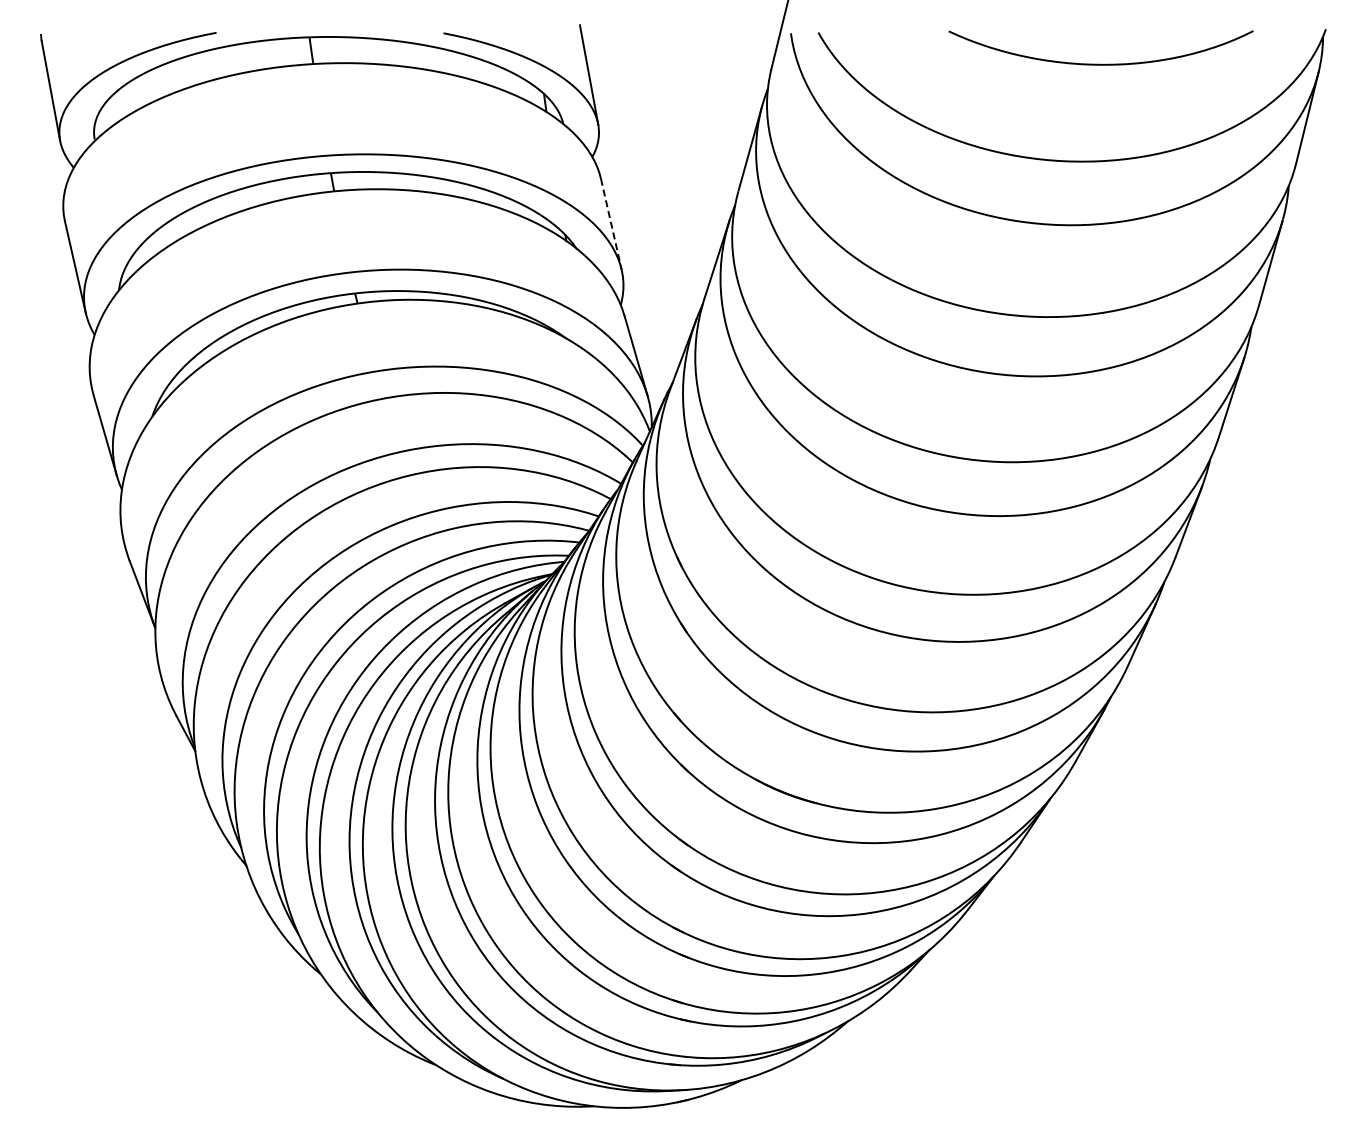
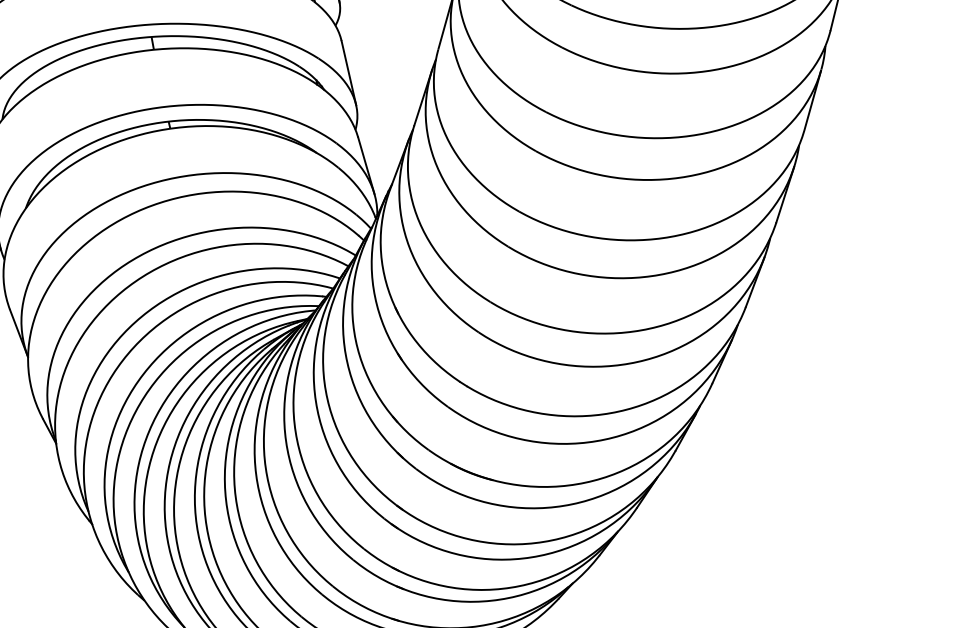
line: (611, 224) -> (348, 73), dashed -> solid

